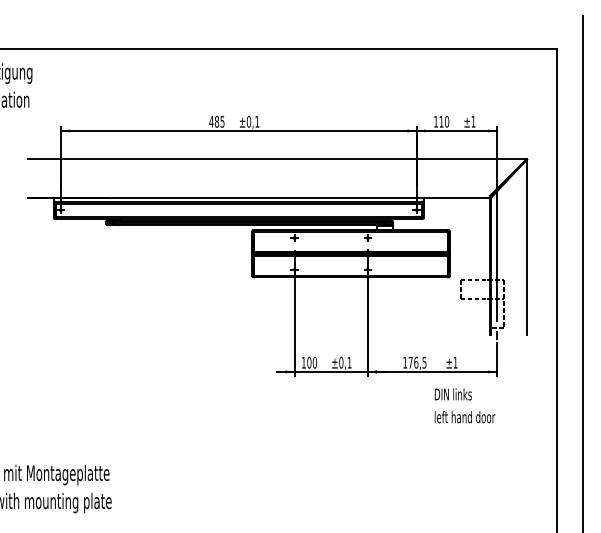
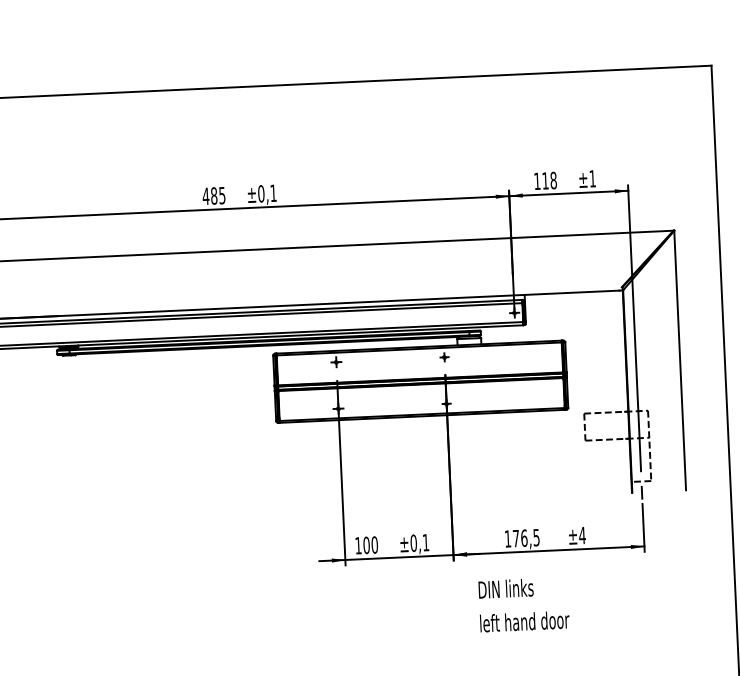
text: (447, 121) -> (554, 180), 110 -> 118
text: (455, 362) -> (582, 535), ±1 -> ±4
text: (464, 405) -> (523, 604), moved

